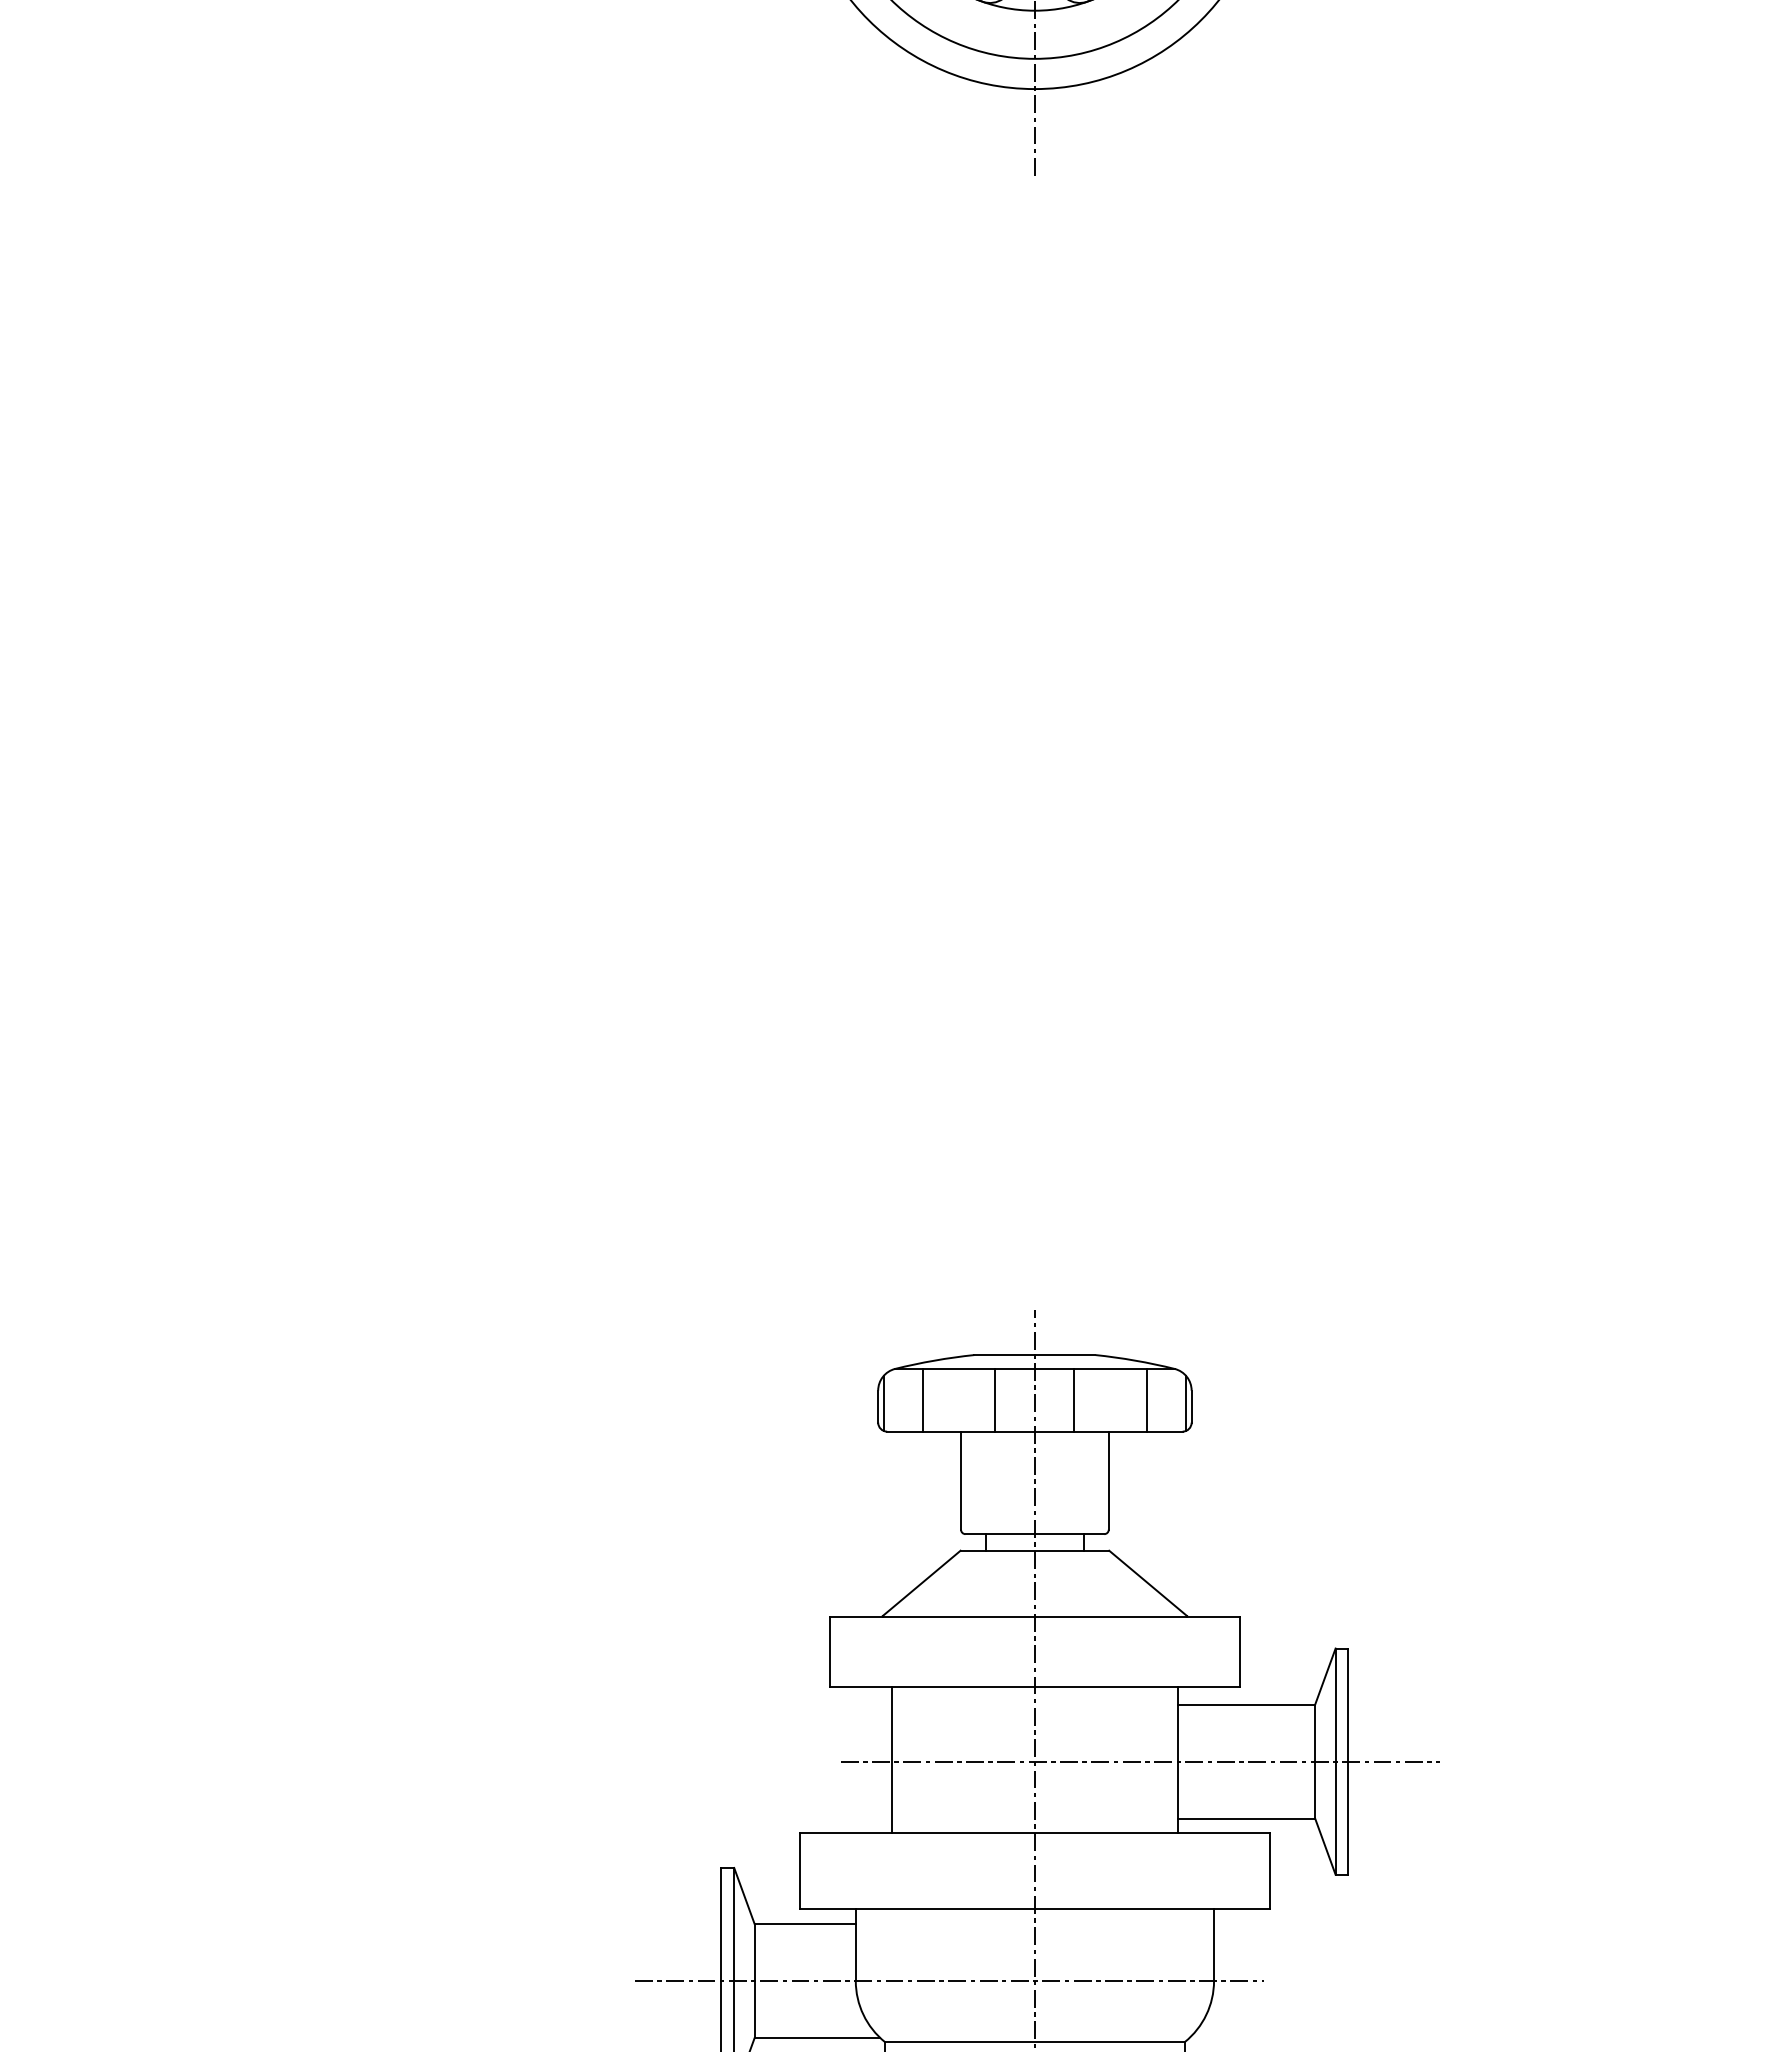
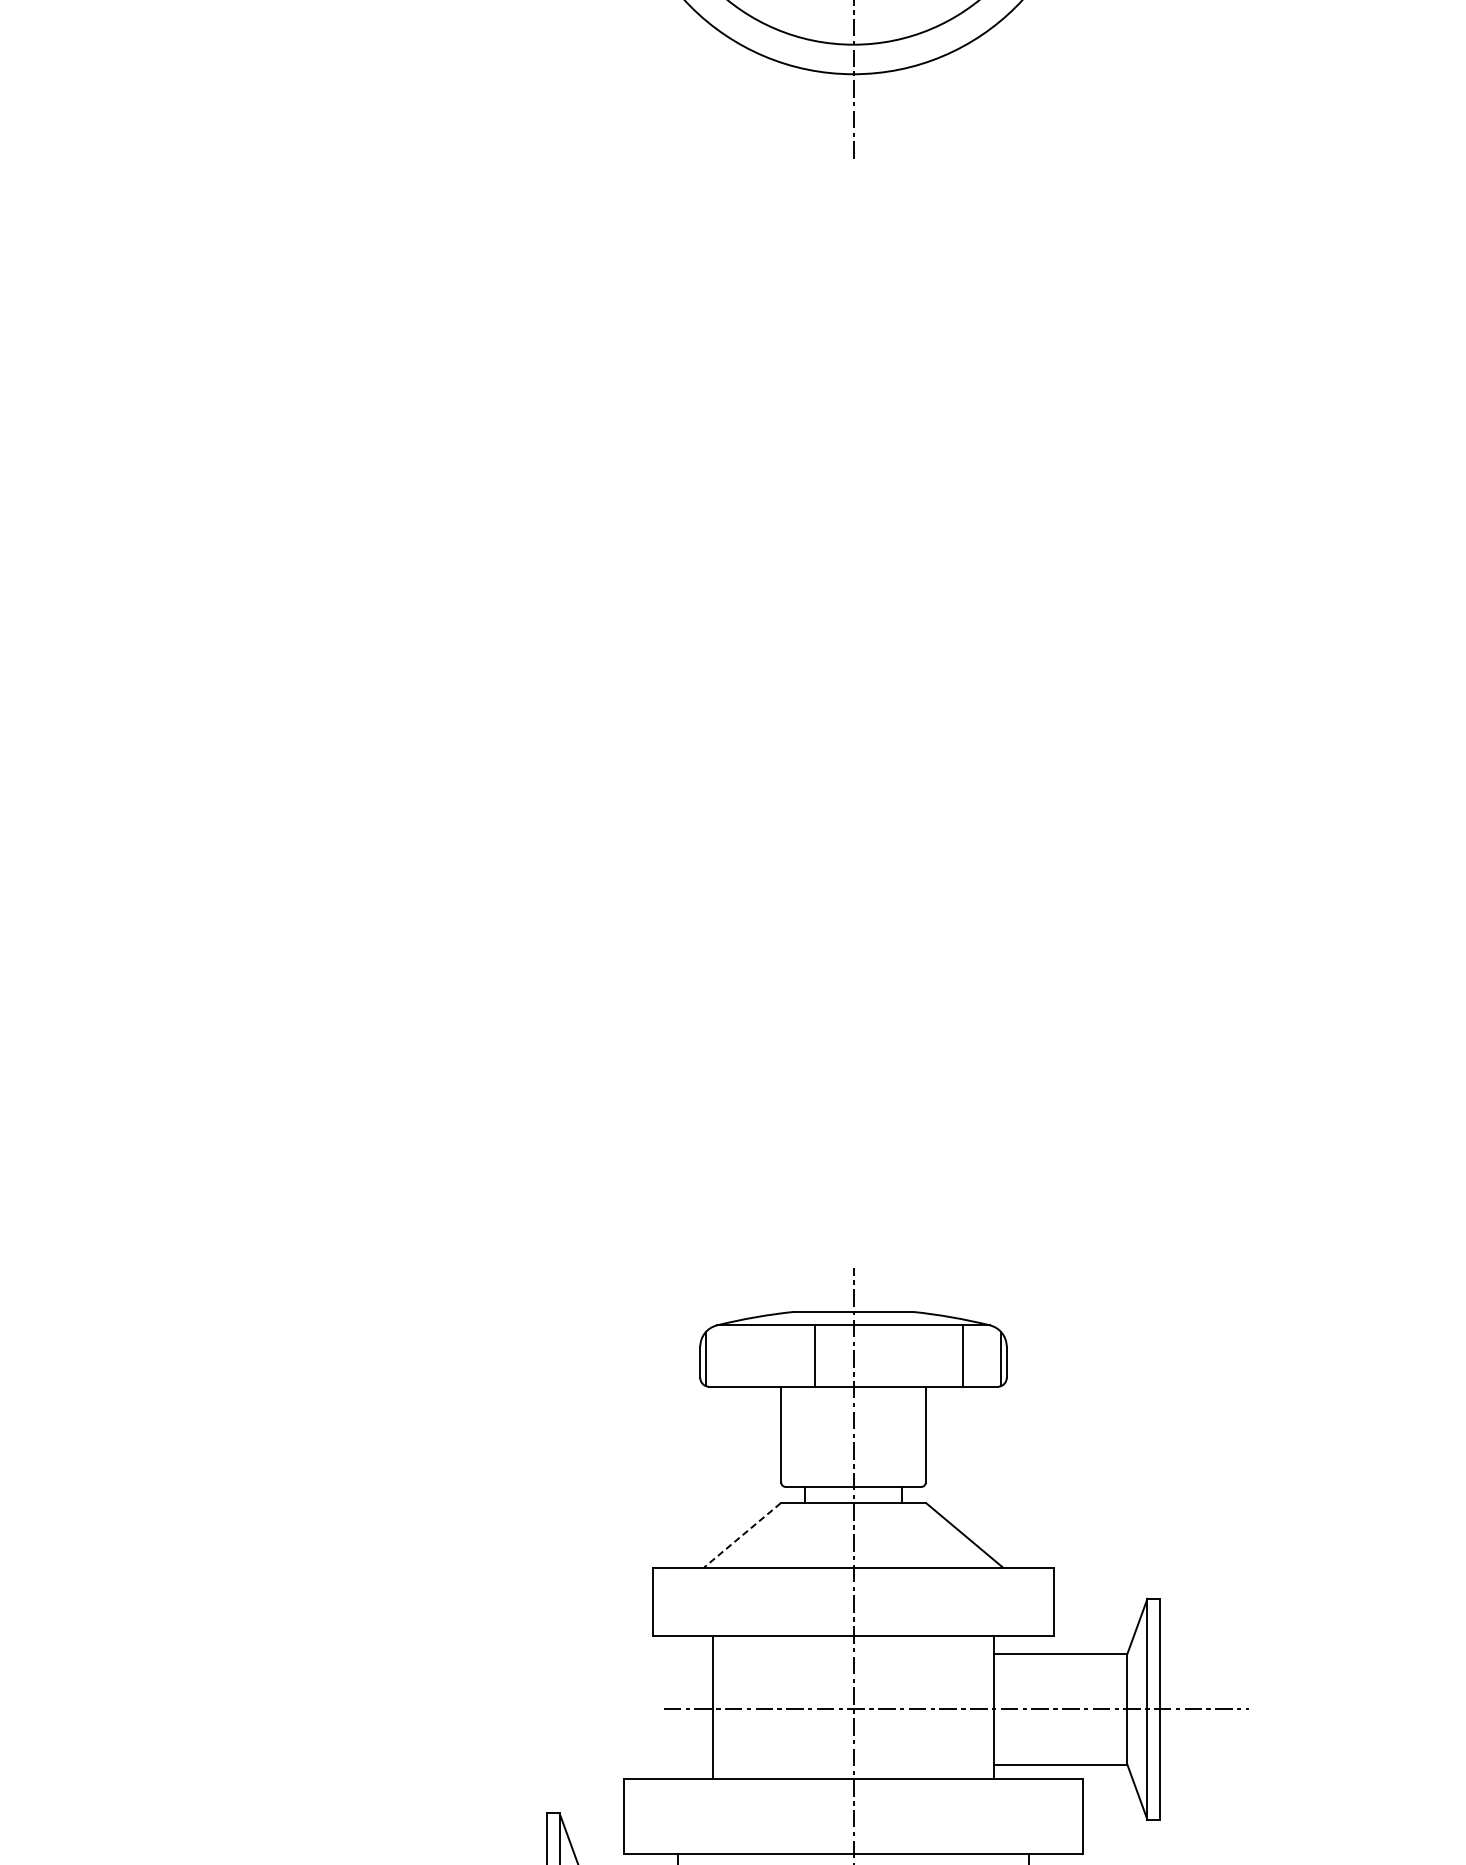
line: (923, 1399) -> (744, 1355), removed
line: (1074, 1399) -> (892, 1355), removed
line: (921, 1583) -> (742, 1535), solid -> dashed

